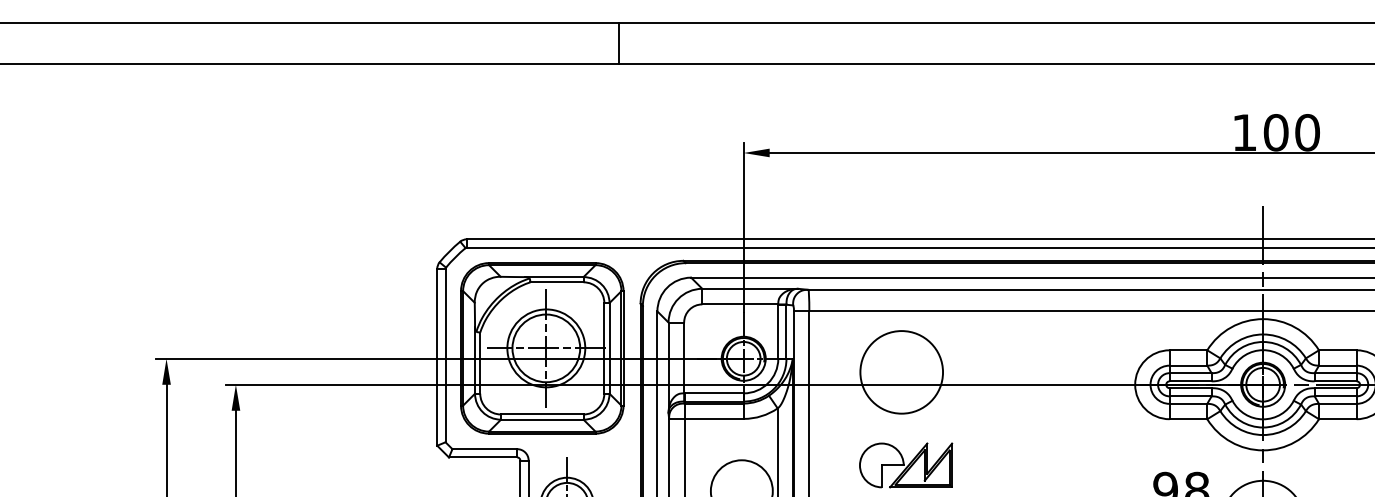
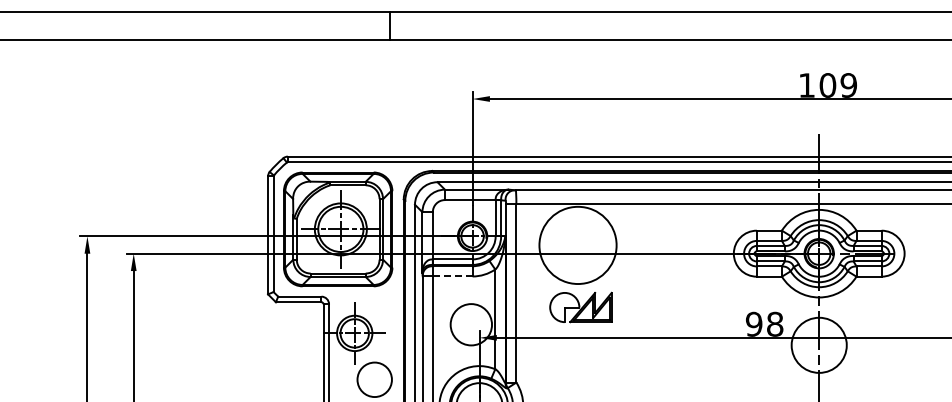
text: (1307, 132) -> (848, 85), 100 -> 109
circle: (900, 370) -> (577, 244), size x1.4
line: (713, 418) -> (452, 276), solid -> dashed

